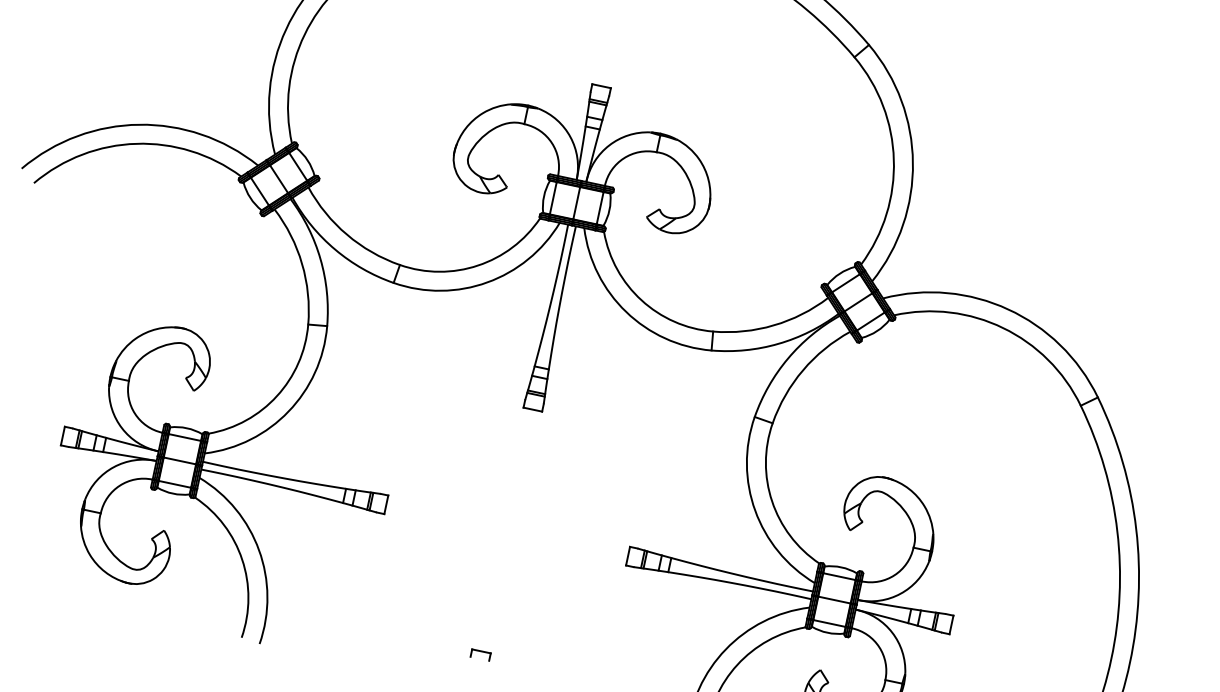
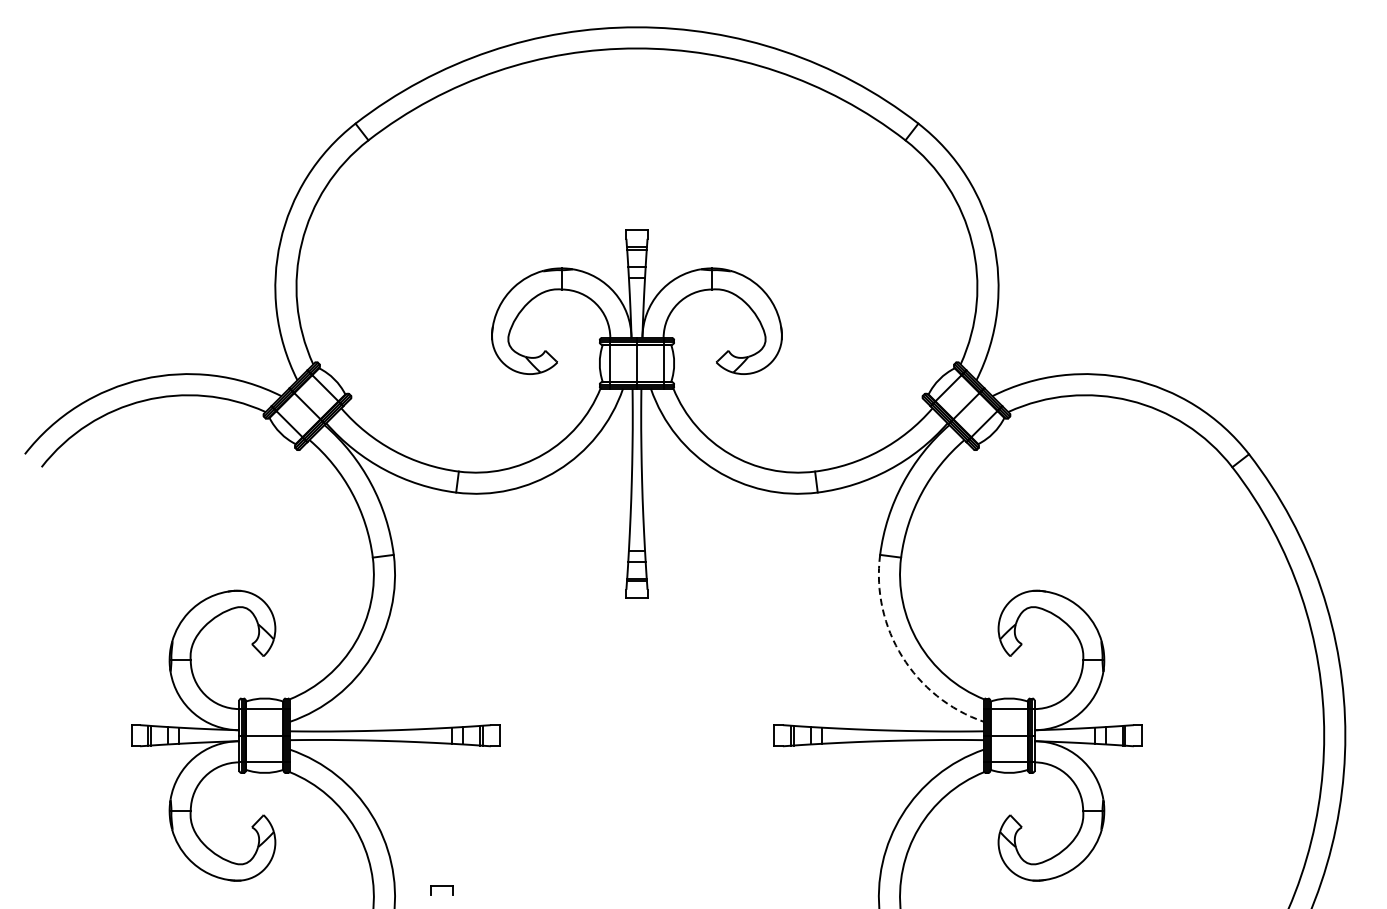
arc: (755, 510) -> (902, 656), solid -> dashed
part: (480, 655) -> (441, 890), moved

